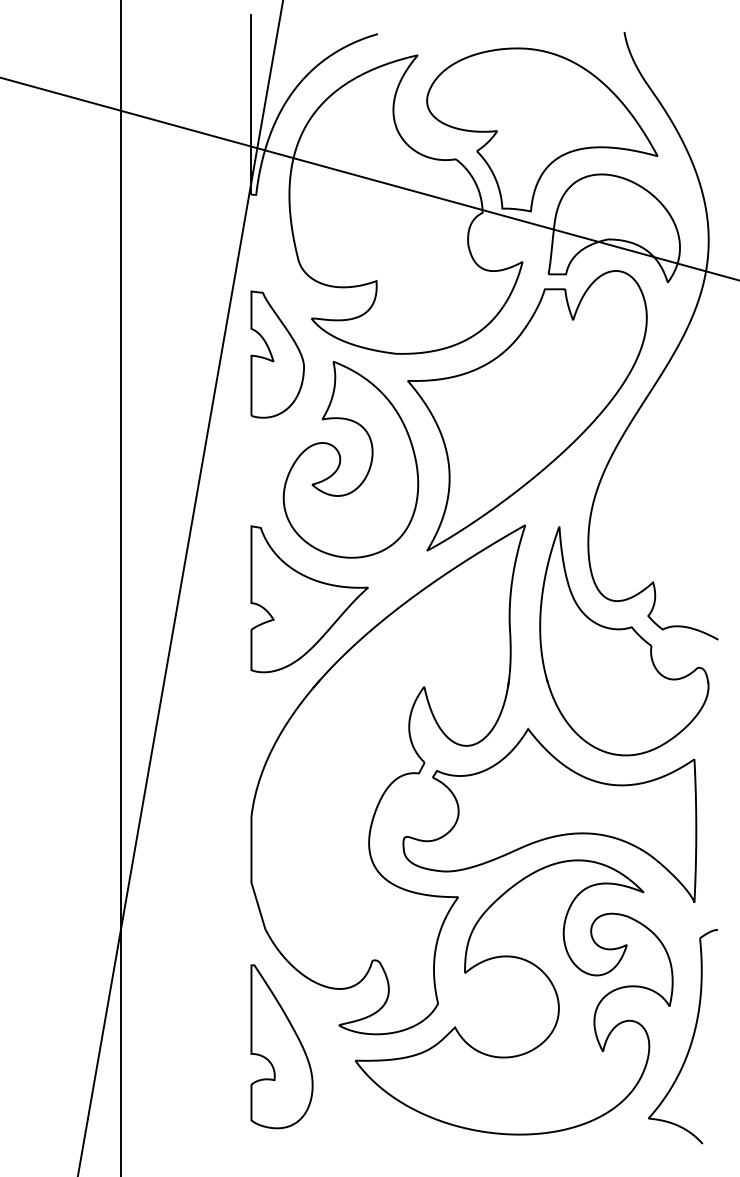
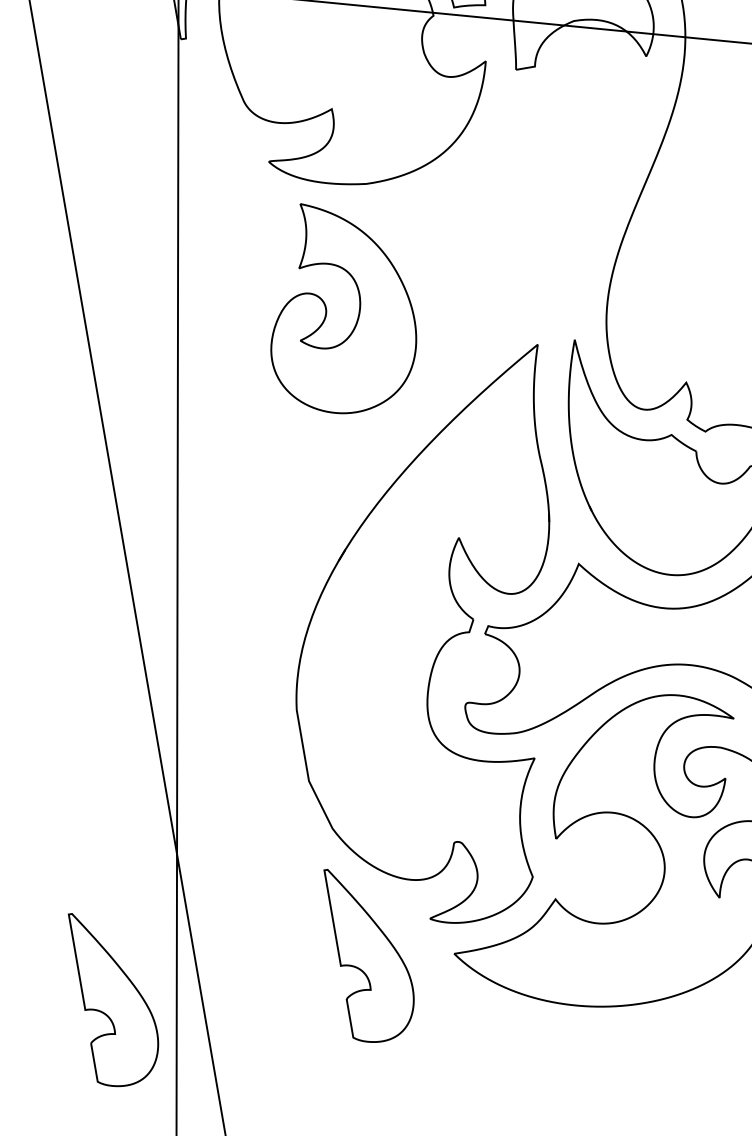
part: (277, 354) -> (238, 206), removed
part: (527, 410) -> (518, 220), removed
part: (309, 599) -> (318, 465), removed
part: (44, 1046) -> (116, 996), added

